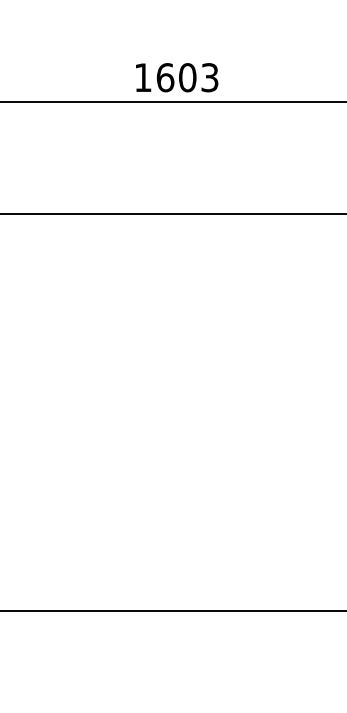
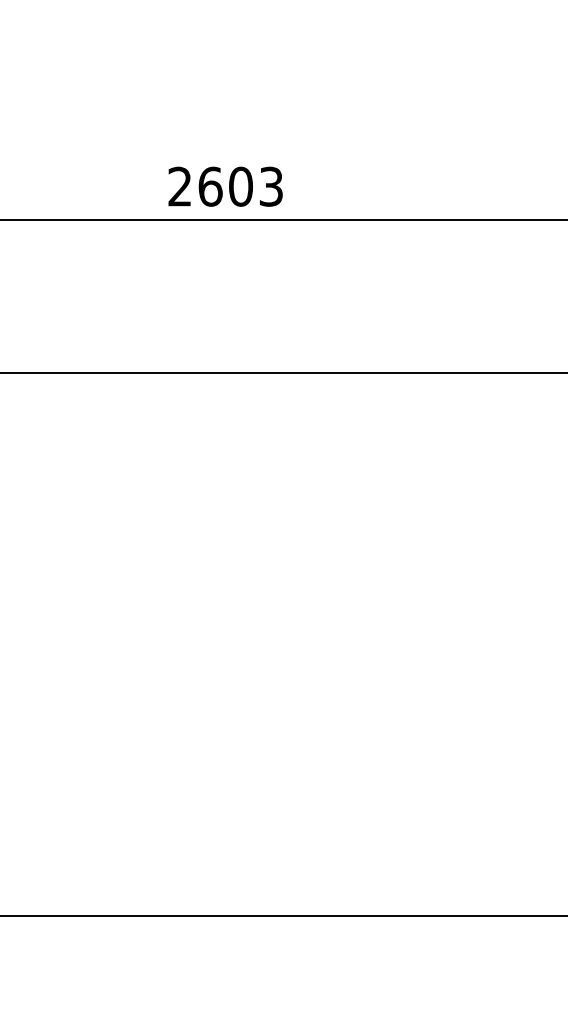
text: (142, 77) -> (179, 186), 1603 -> 2603

